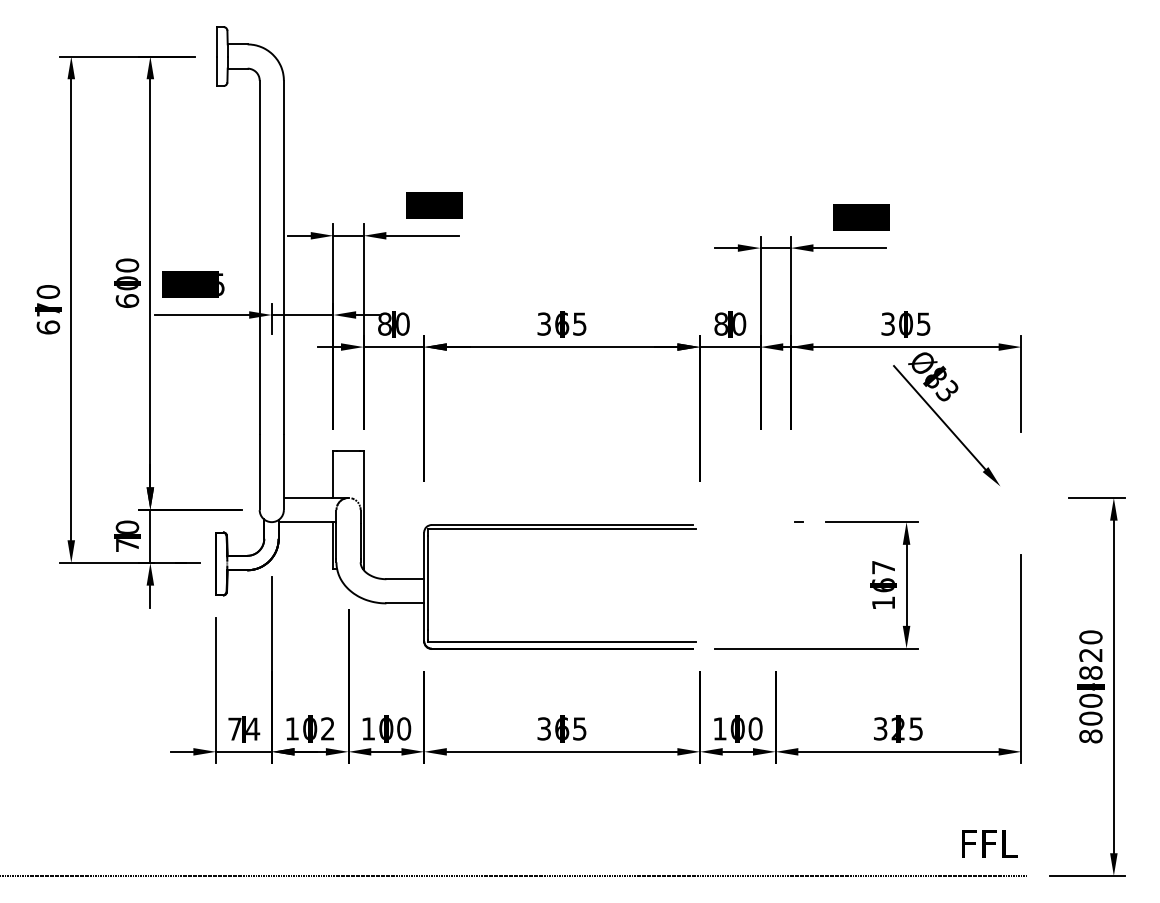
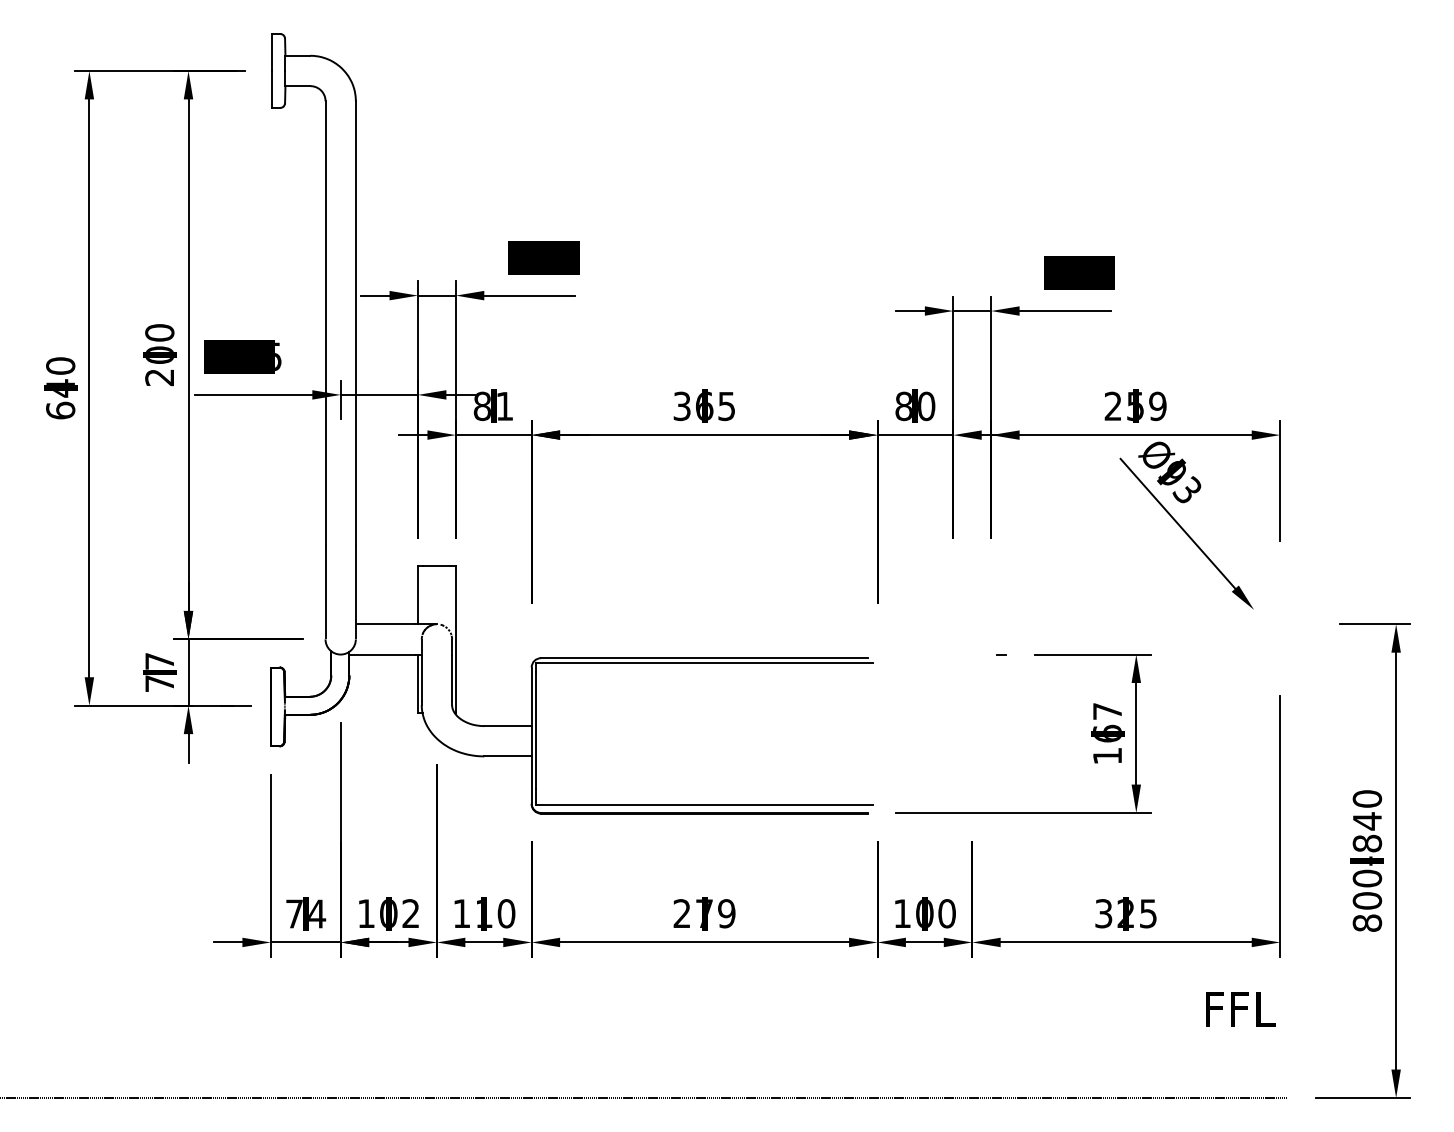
text: (127, 300) -> (159, 376), 600 -> 200
text: (48, 309) -> (60, 388), 670 -> 640
text: (402, 323) -> (504, 405), 80 -> 81
text: (905, 323) -> (1134, 405), 305 -> 259
text: (935, 377) -> (1172, 473), Ø83 -> Ø93
text: (127, 526) -> (159, 660), 70 -> 77
text: (1090, 654) -> (1366, 820), 800-820 -> 800-840
text: (561, 728) -> (703, 913), 365 -> 279
text: (386, 729) -> (484, 914), 100 -> 110
text: (989, 843) -> (1240, 1008), moved

